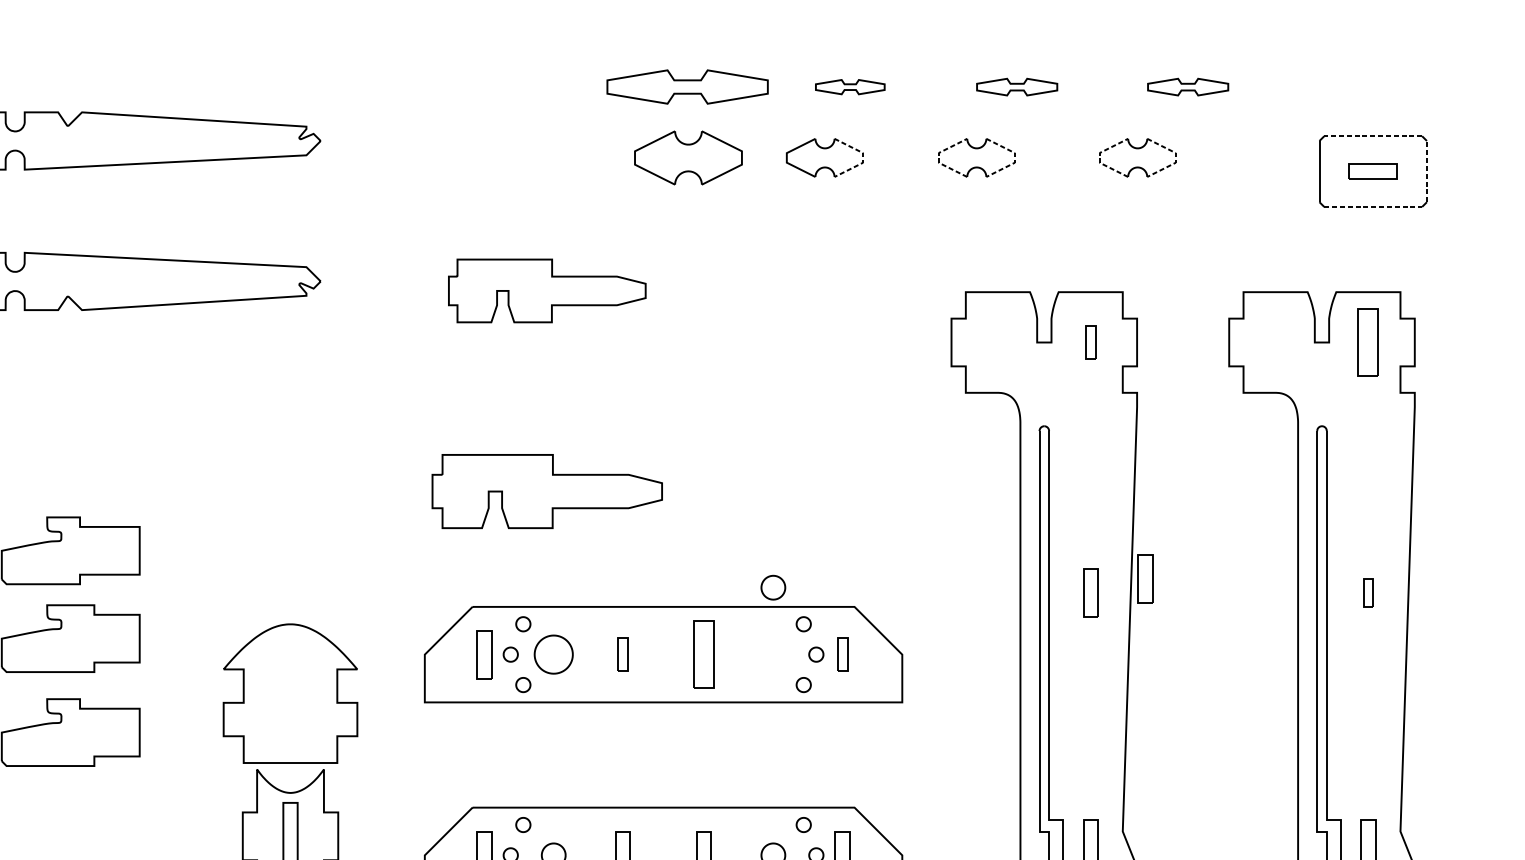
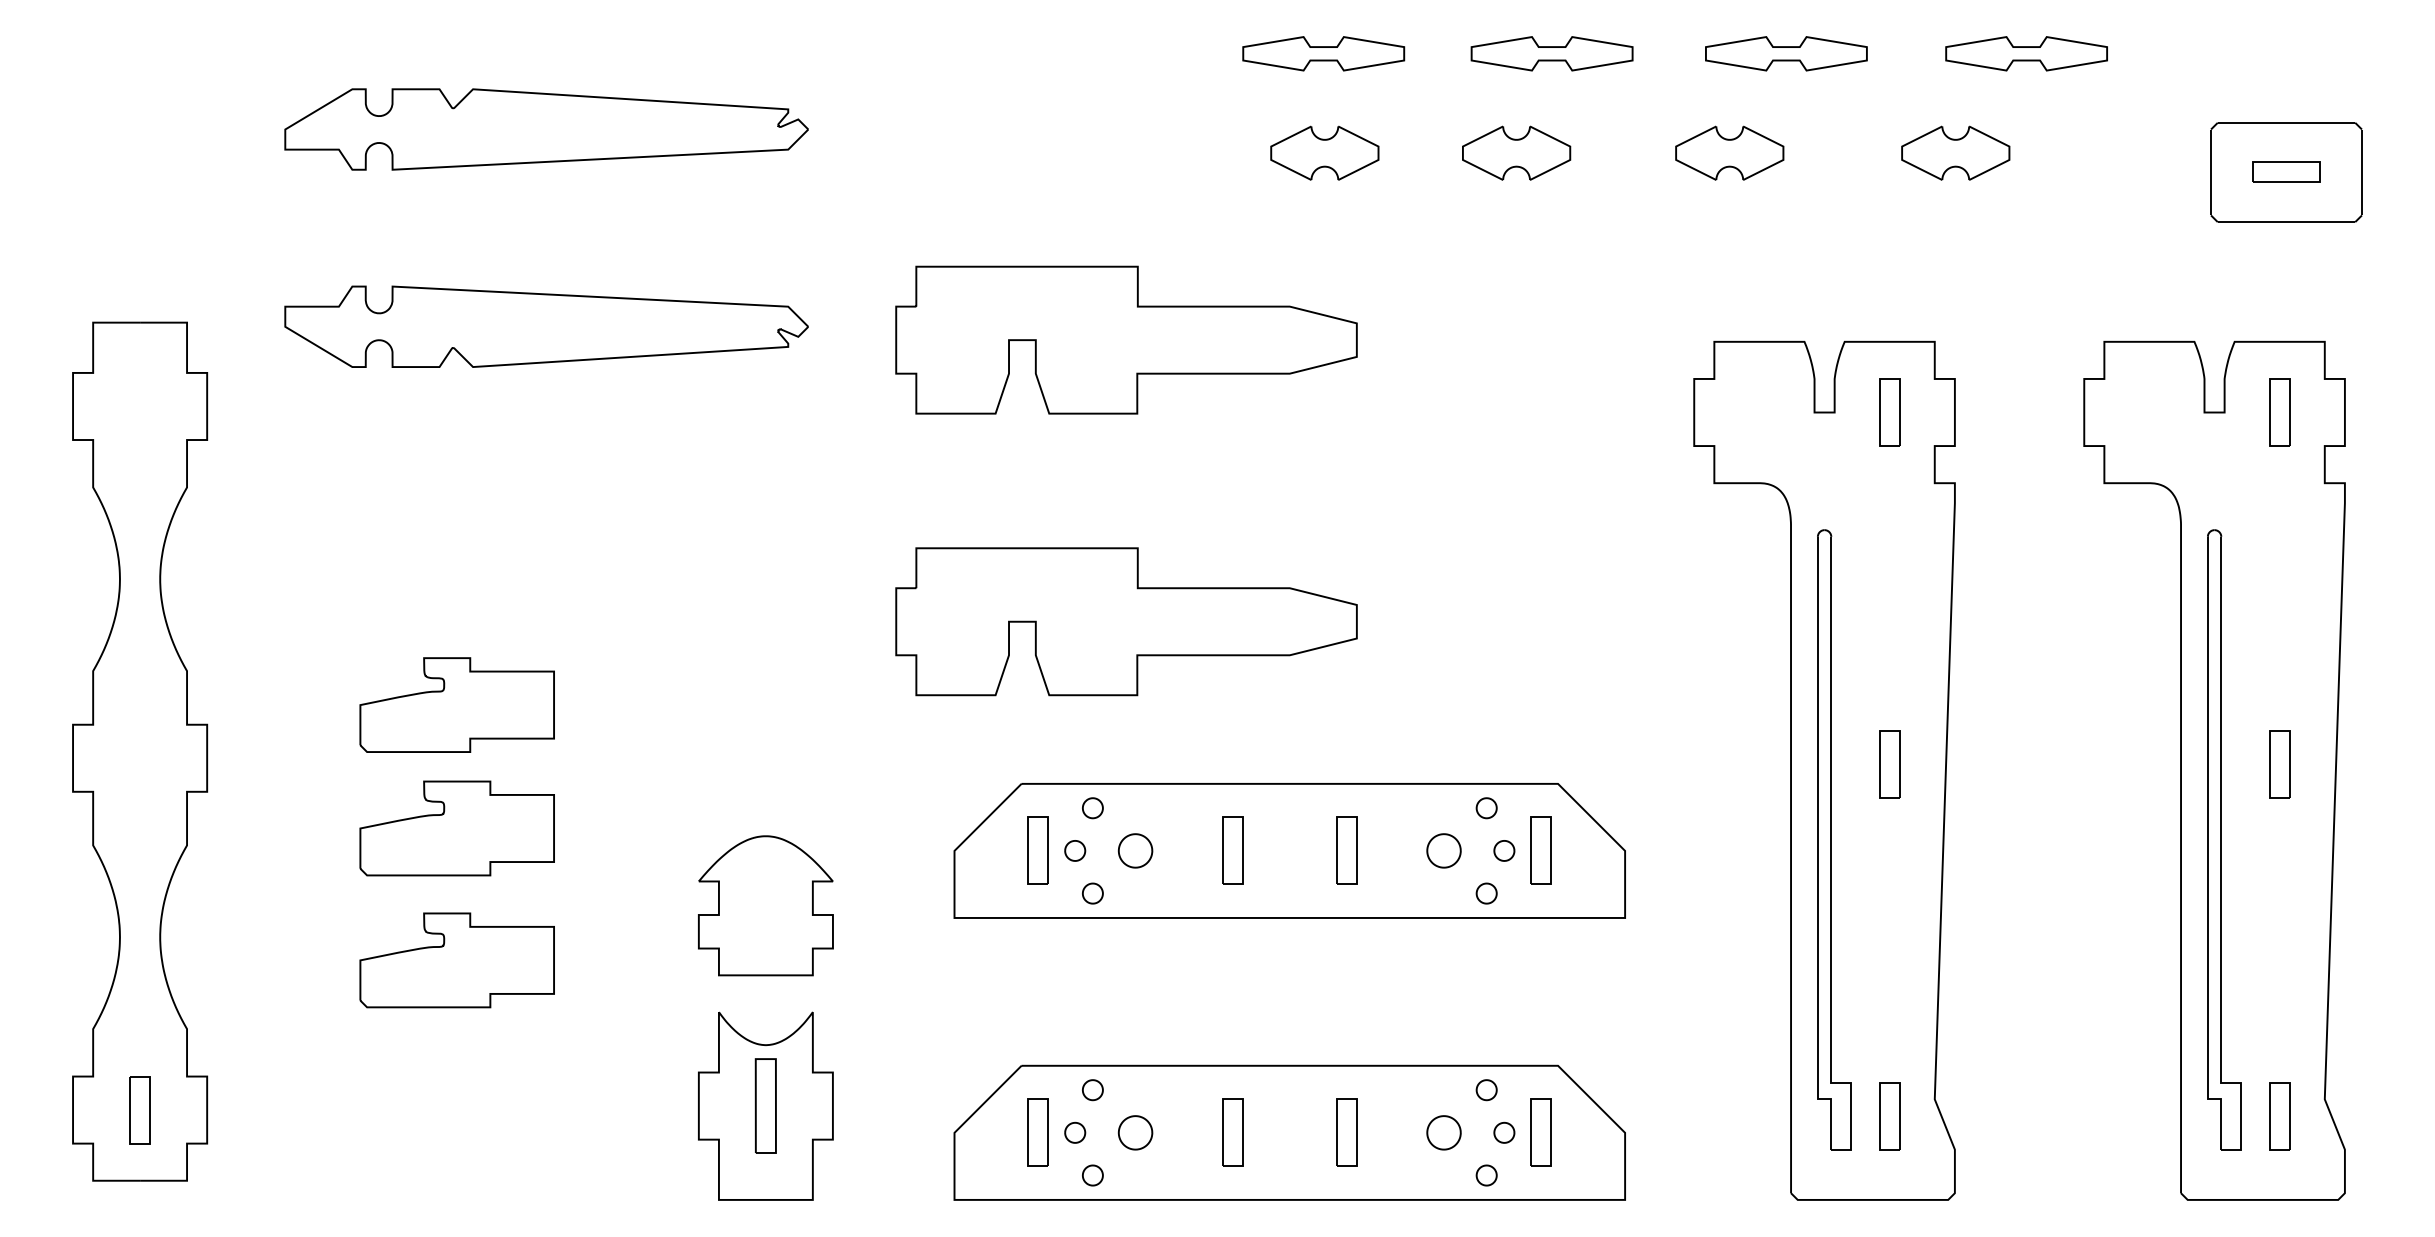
part: (687, 86) -> (1323, 53), size x0.71
part: (849, 86) -> (1551, 53), size x1.67
part: (1017, 86) -> (1786, 53), size x1.43
part: (1188, 86) -> (2026, 53), size x1.43
line: (1373, 136) -> (2286, 122), dashed -> solid
part: (688, 157) -> (1324, 152), size x0.71
line: (863, 158) -> (1570, 153), dashed -> solid
line: (938, 158) -> (1676, 153), dashed -> solid
line: (1015, 158) -> (1783, 153), dashed -> solid
line: (1099, 158) -> (1902, 153), dashed -> solid
line: (1175, 158) -> (2009, 153), dashed -> solid
line: (1426, 171) -> (2361, 172), dashed -> solid
line: (1373, 207) -> (2286, 222), dashed -> solid
part: (547, 290) -> (1126, 339), size x1.67
part: (1090, 342) -> (1889, 412), size x1.43
part: (1368, 342) -> (2279, 412), size x0.71
part: (547, 491) -> (1126, 621), size x1.43
part: (1145, 578) -> (1966, 744), removed
part: (772, 587) -> (1443, 850), moved
part: (1368, 593) -> (2279, 764), size x1.67
part: (553, 654) -> (1135, 850), size x0.62
part: (622, 654) -> (1232, 850), size x1.43
part: (703, 654) -> (1346, 850), size x0.71
part: (842, 654) -> (1540, 850), size x1.43
part: (290, 693) -> (765, 905), size x0.71

